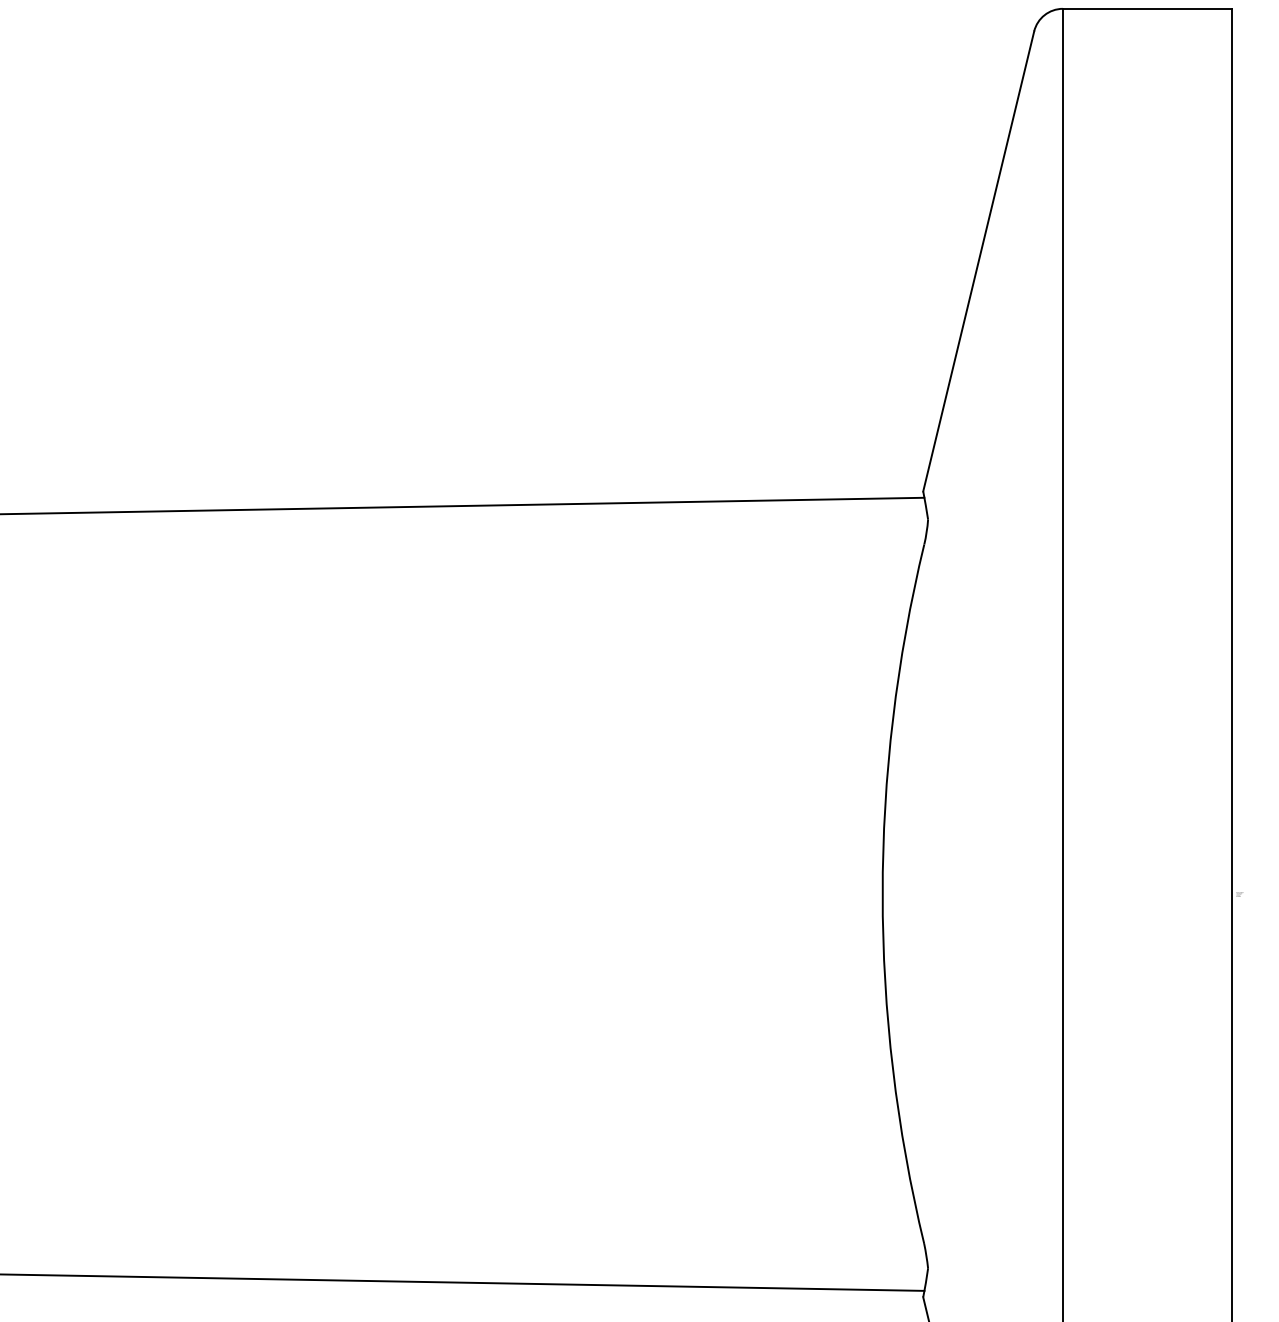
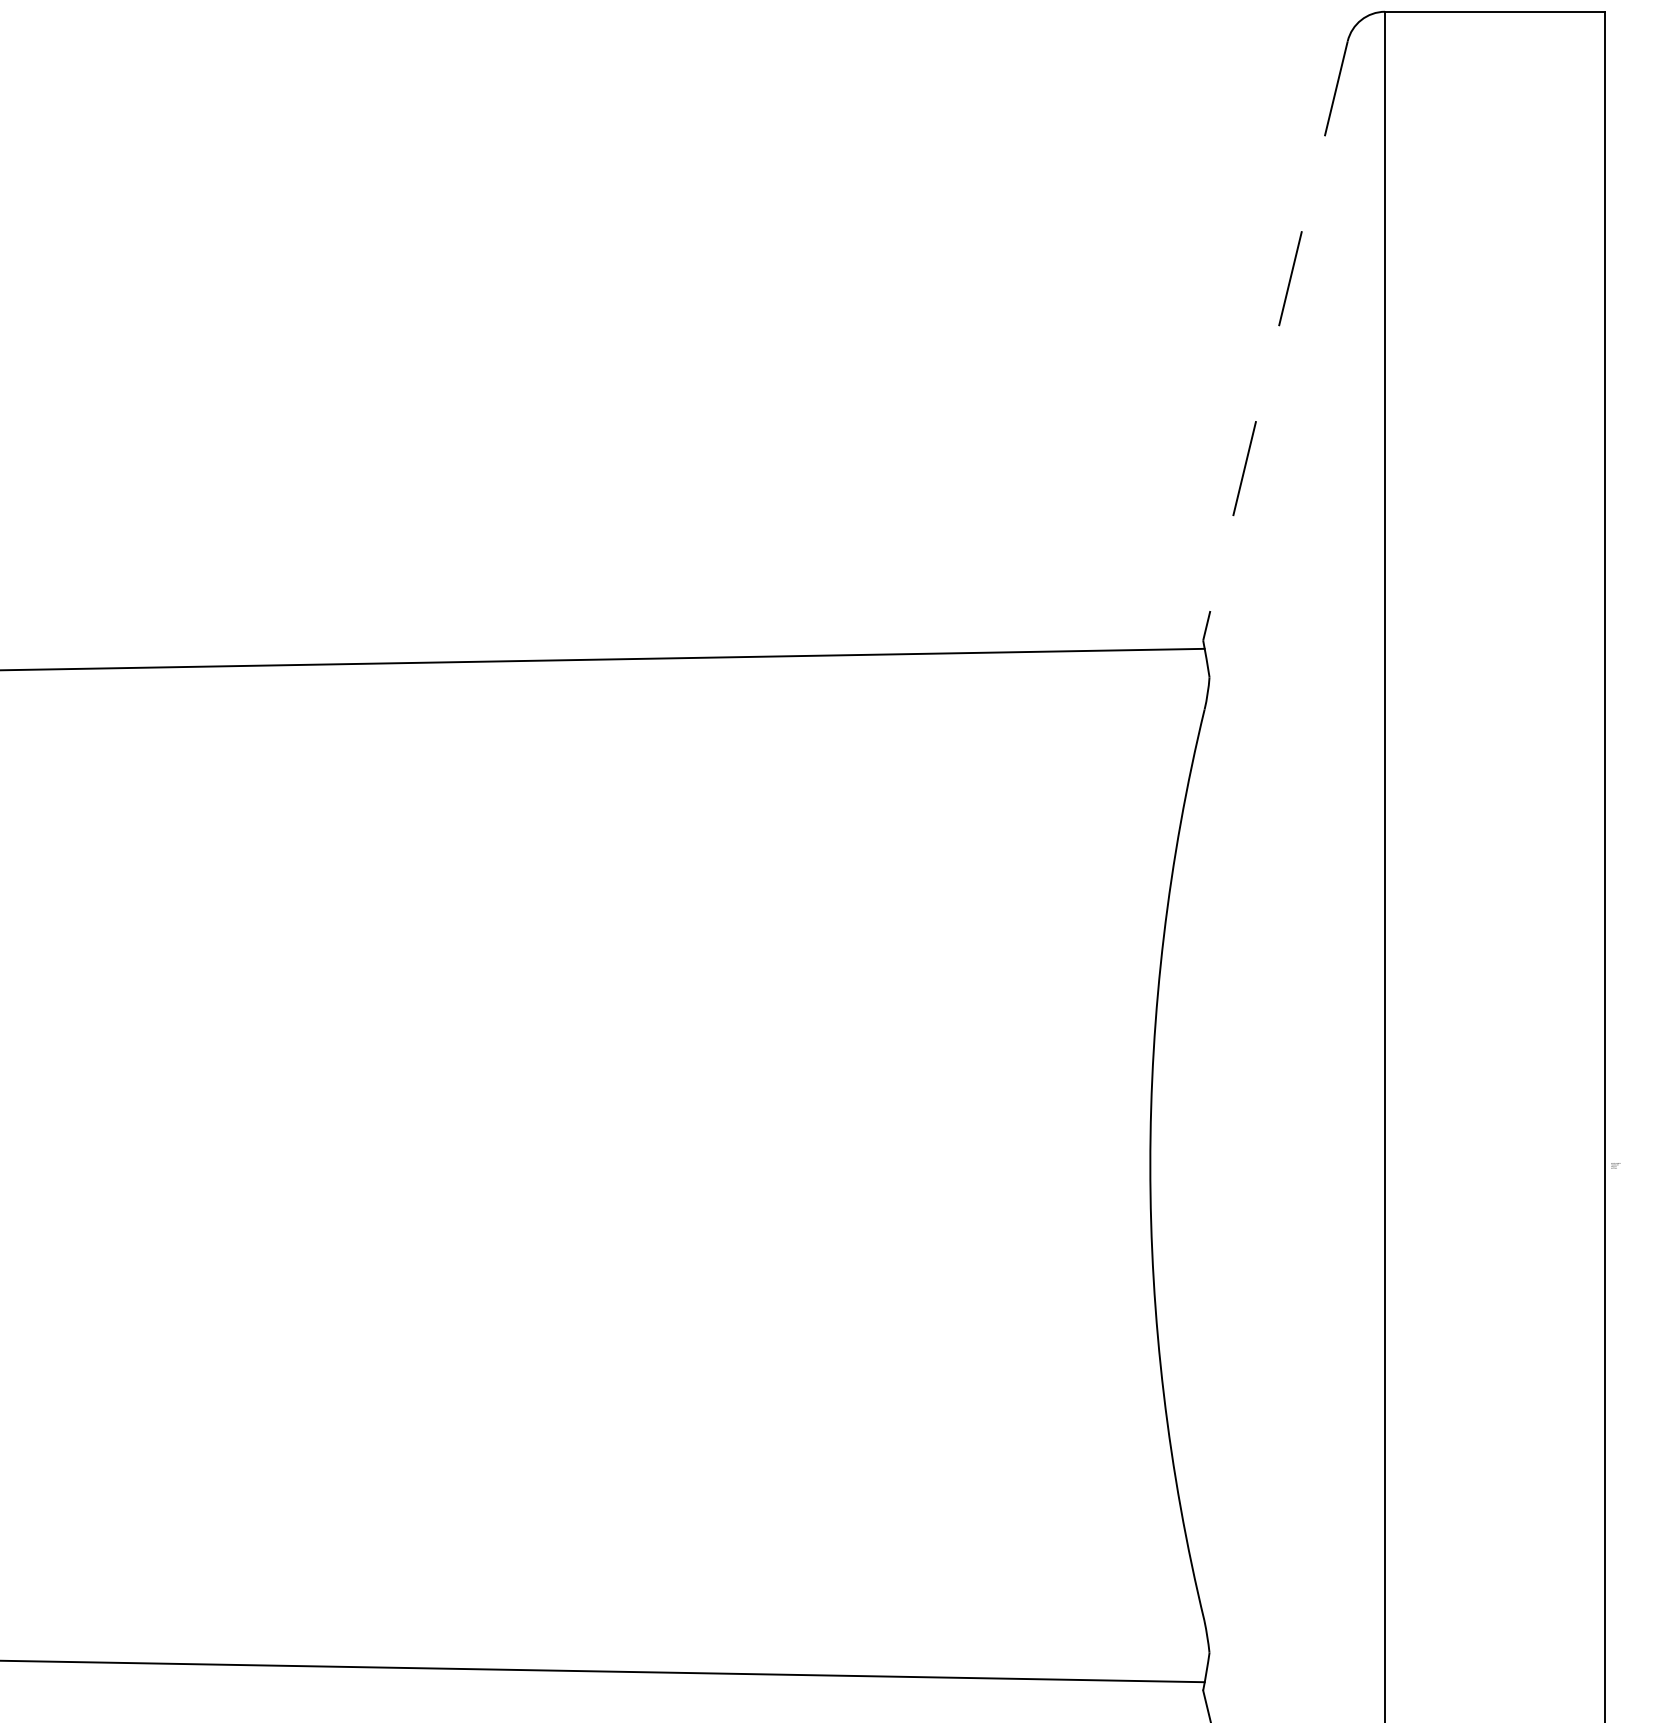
line: (978, 261) -> (1275, 341), solid -> dashed

